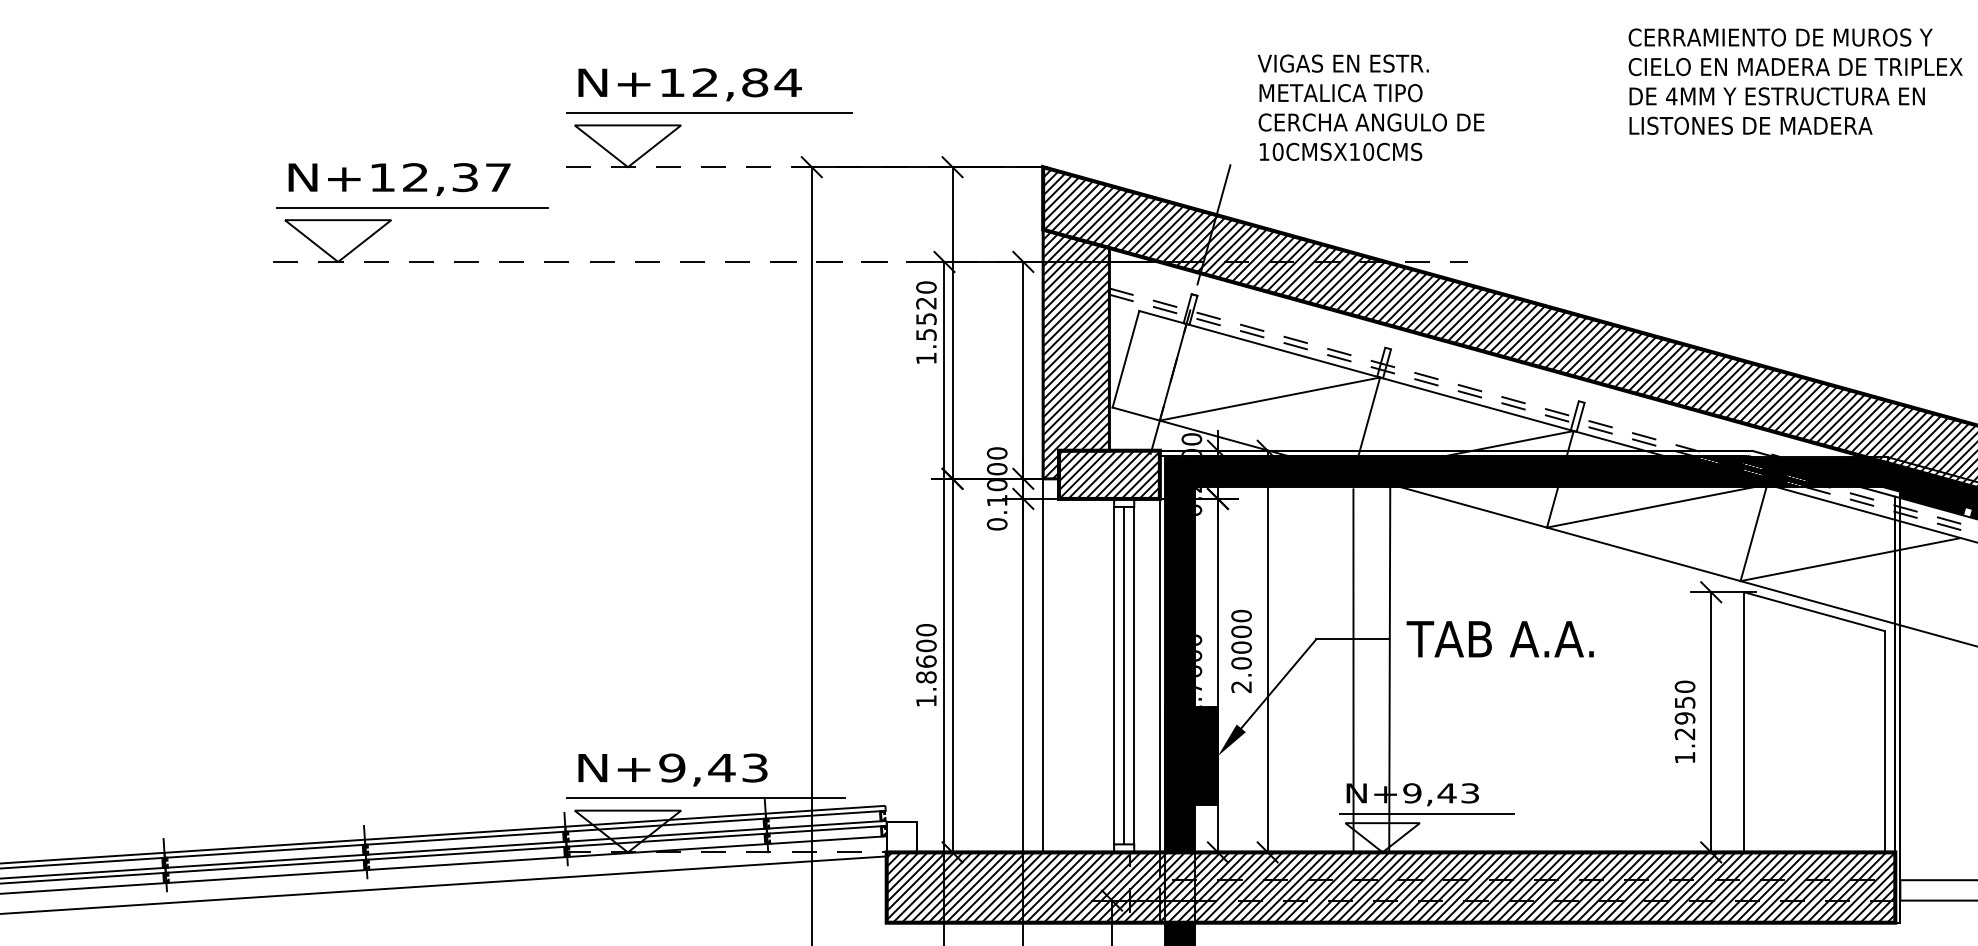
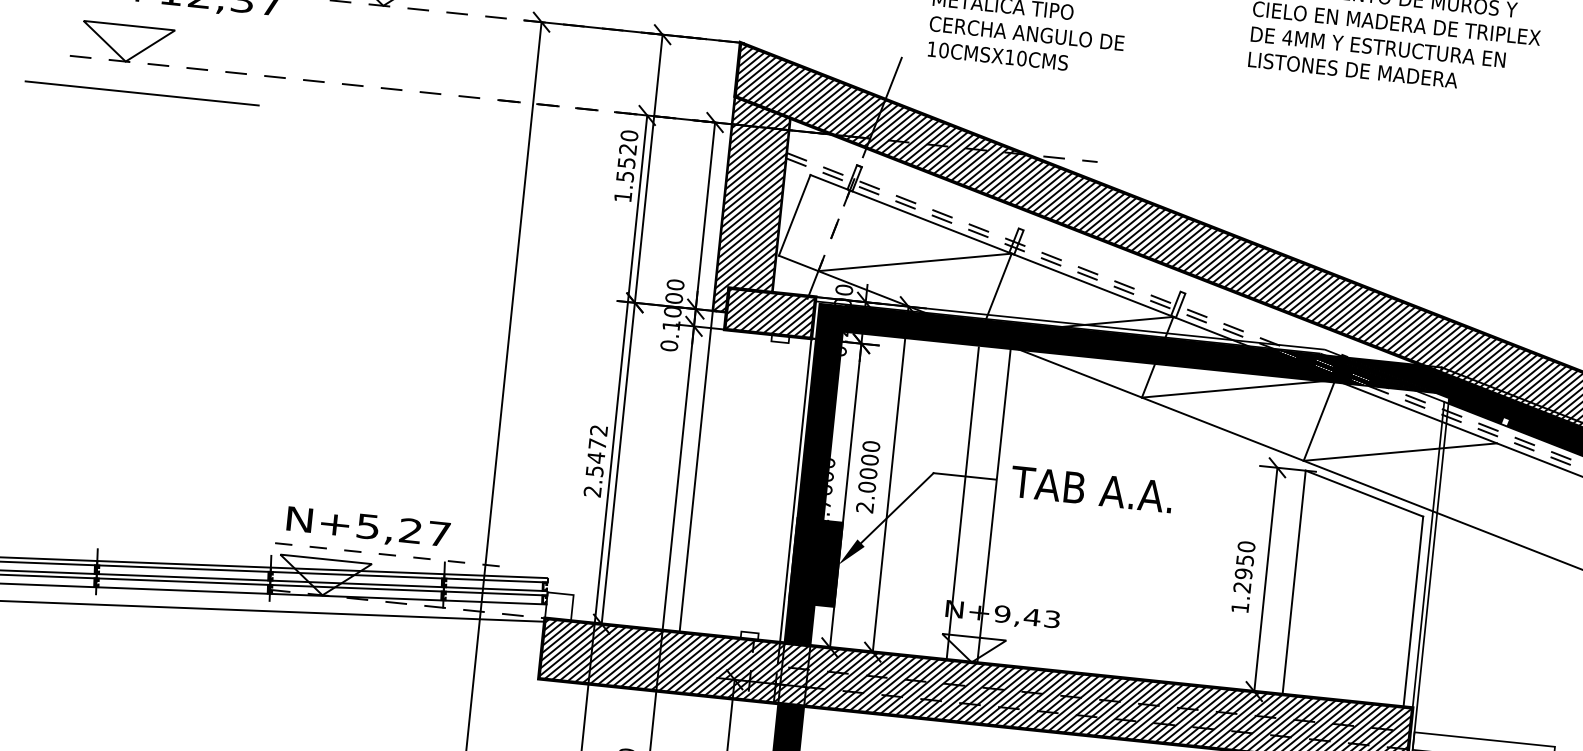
line: (412, 207) -> (141, 93), moved
line: (1173, 371) -> (834, 230), solid -> dashed
text: (926, 665) -> (595, 461), 1.8600 -> 2.5472
line: (1114, 675) -> (756, 486), removed
line: (1124, 675) -> (765, 487), removed
line: (1134, 675) -> (773, 488), removed
text: (713, 767) -> (403, 529), N+9,43 -> N+5,27
line: (706, 798) -> (394, 555), solid -> dashed
line: (1427, 814) -> (1013, 633), removed

